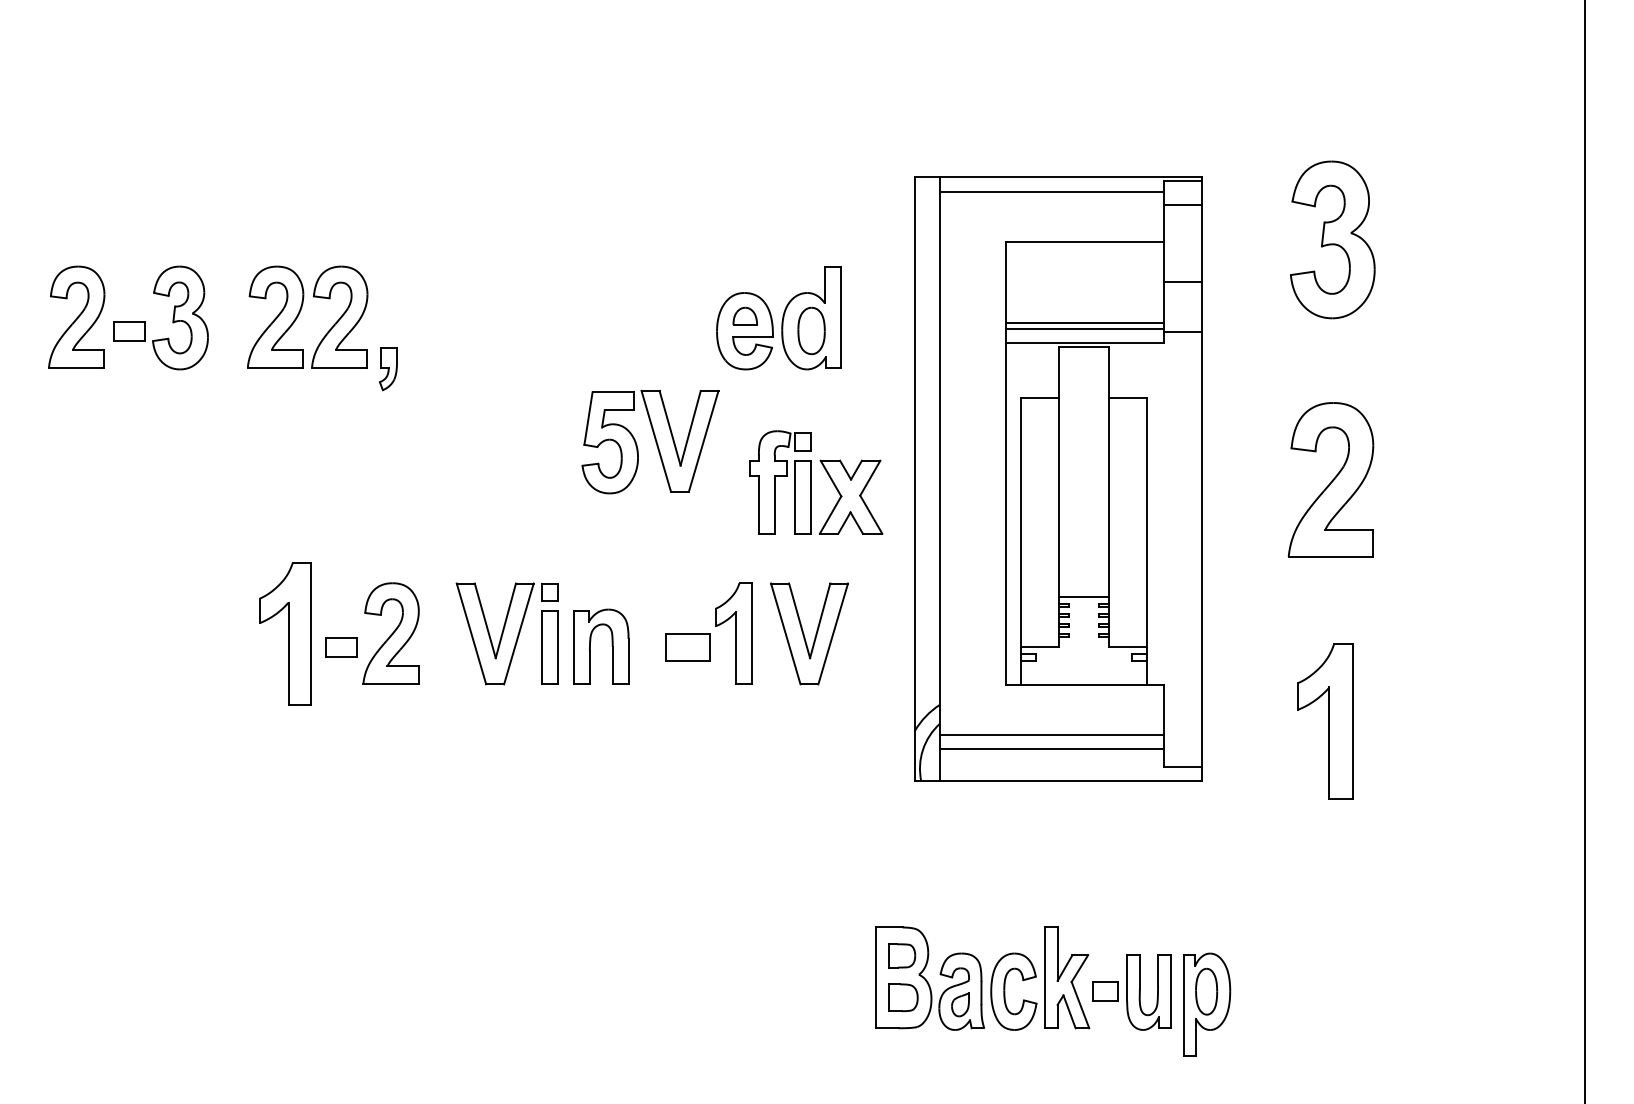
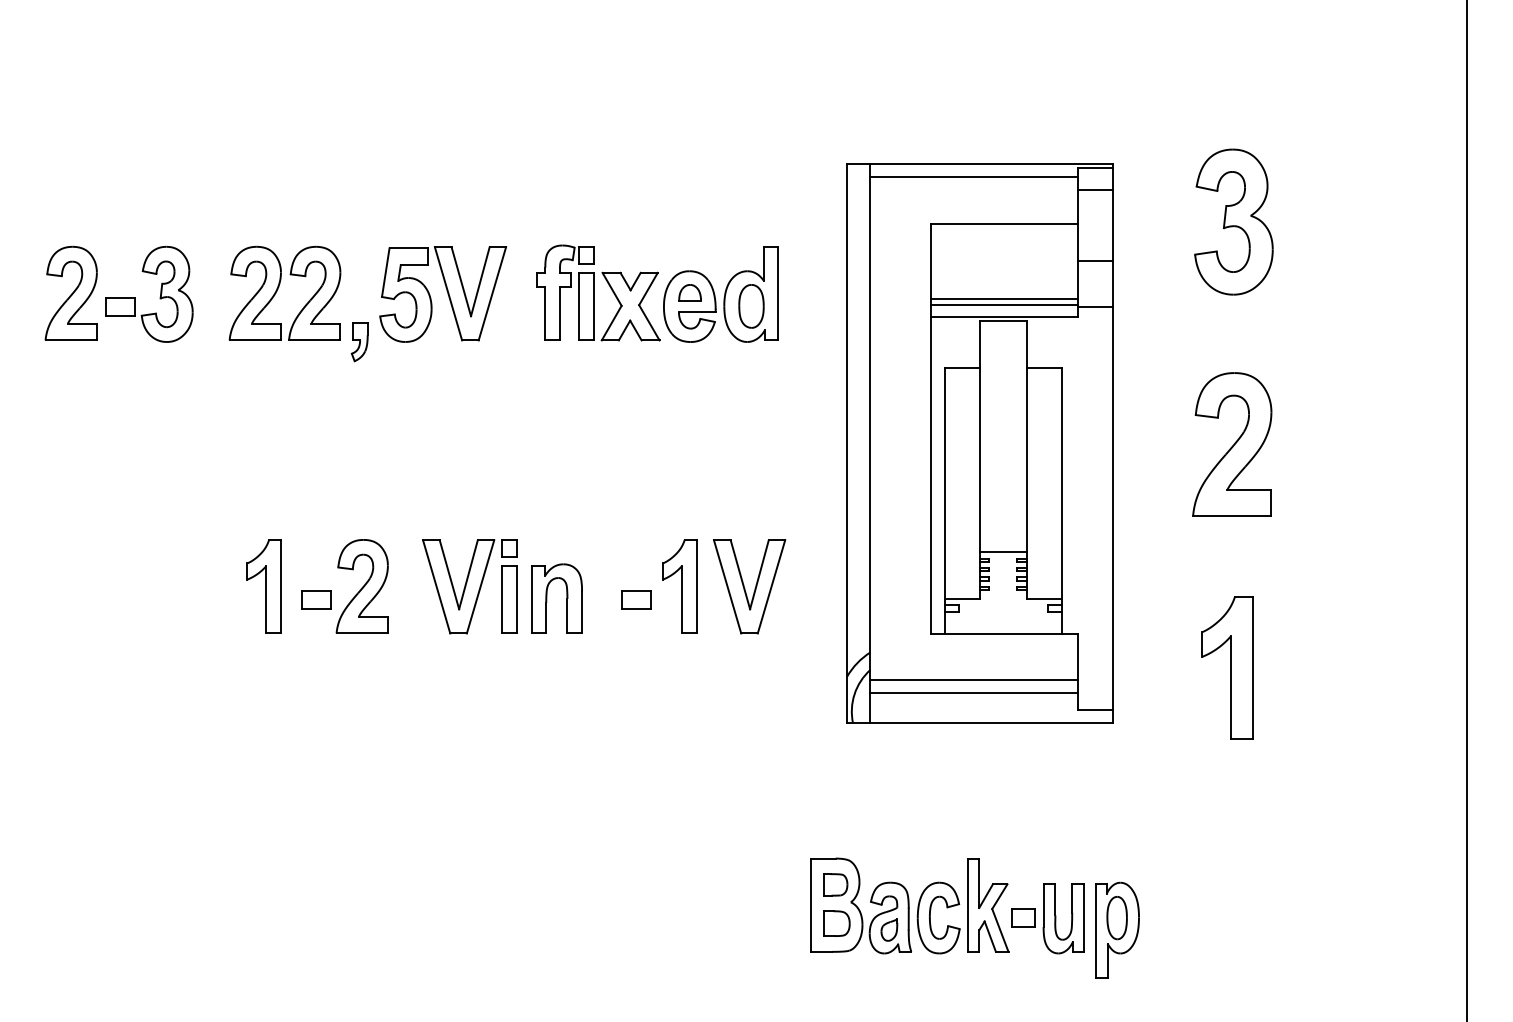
part: (650, 442) -> (443, 294), moved
part: (816, 482) -> (598, 292), moved
part: (284, 633) -> (263, 586), size x0.71
part: (687, 647) -> (636, 599), size x0.71

